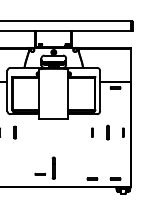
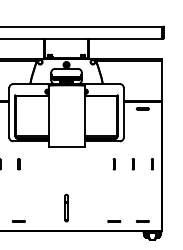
part: (14, 132) -> (18, 164), size x0.71
part: (107, 132) -> (132, 164), size x0.62
part: (40, 173) -> (18, 220), moved

